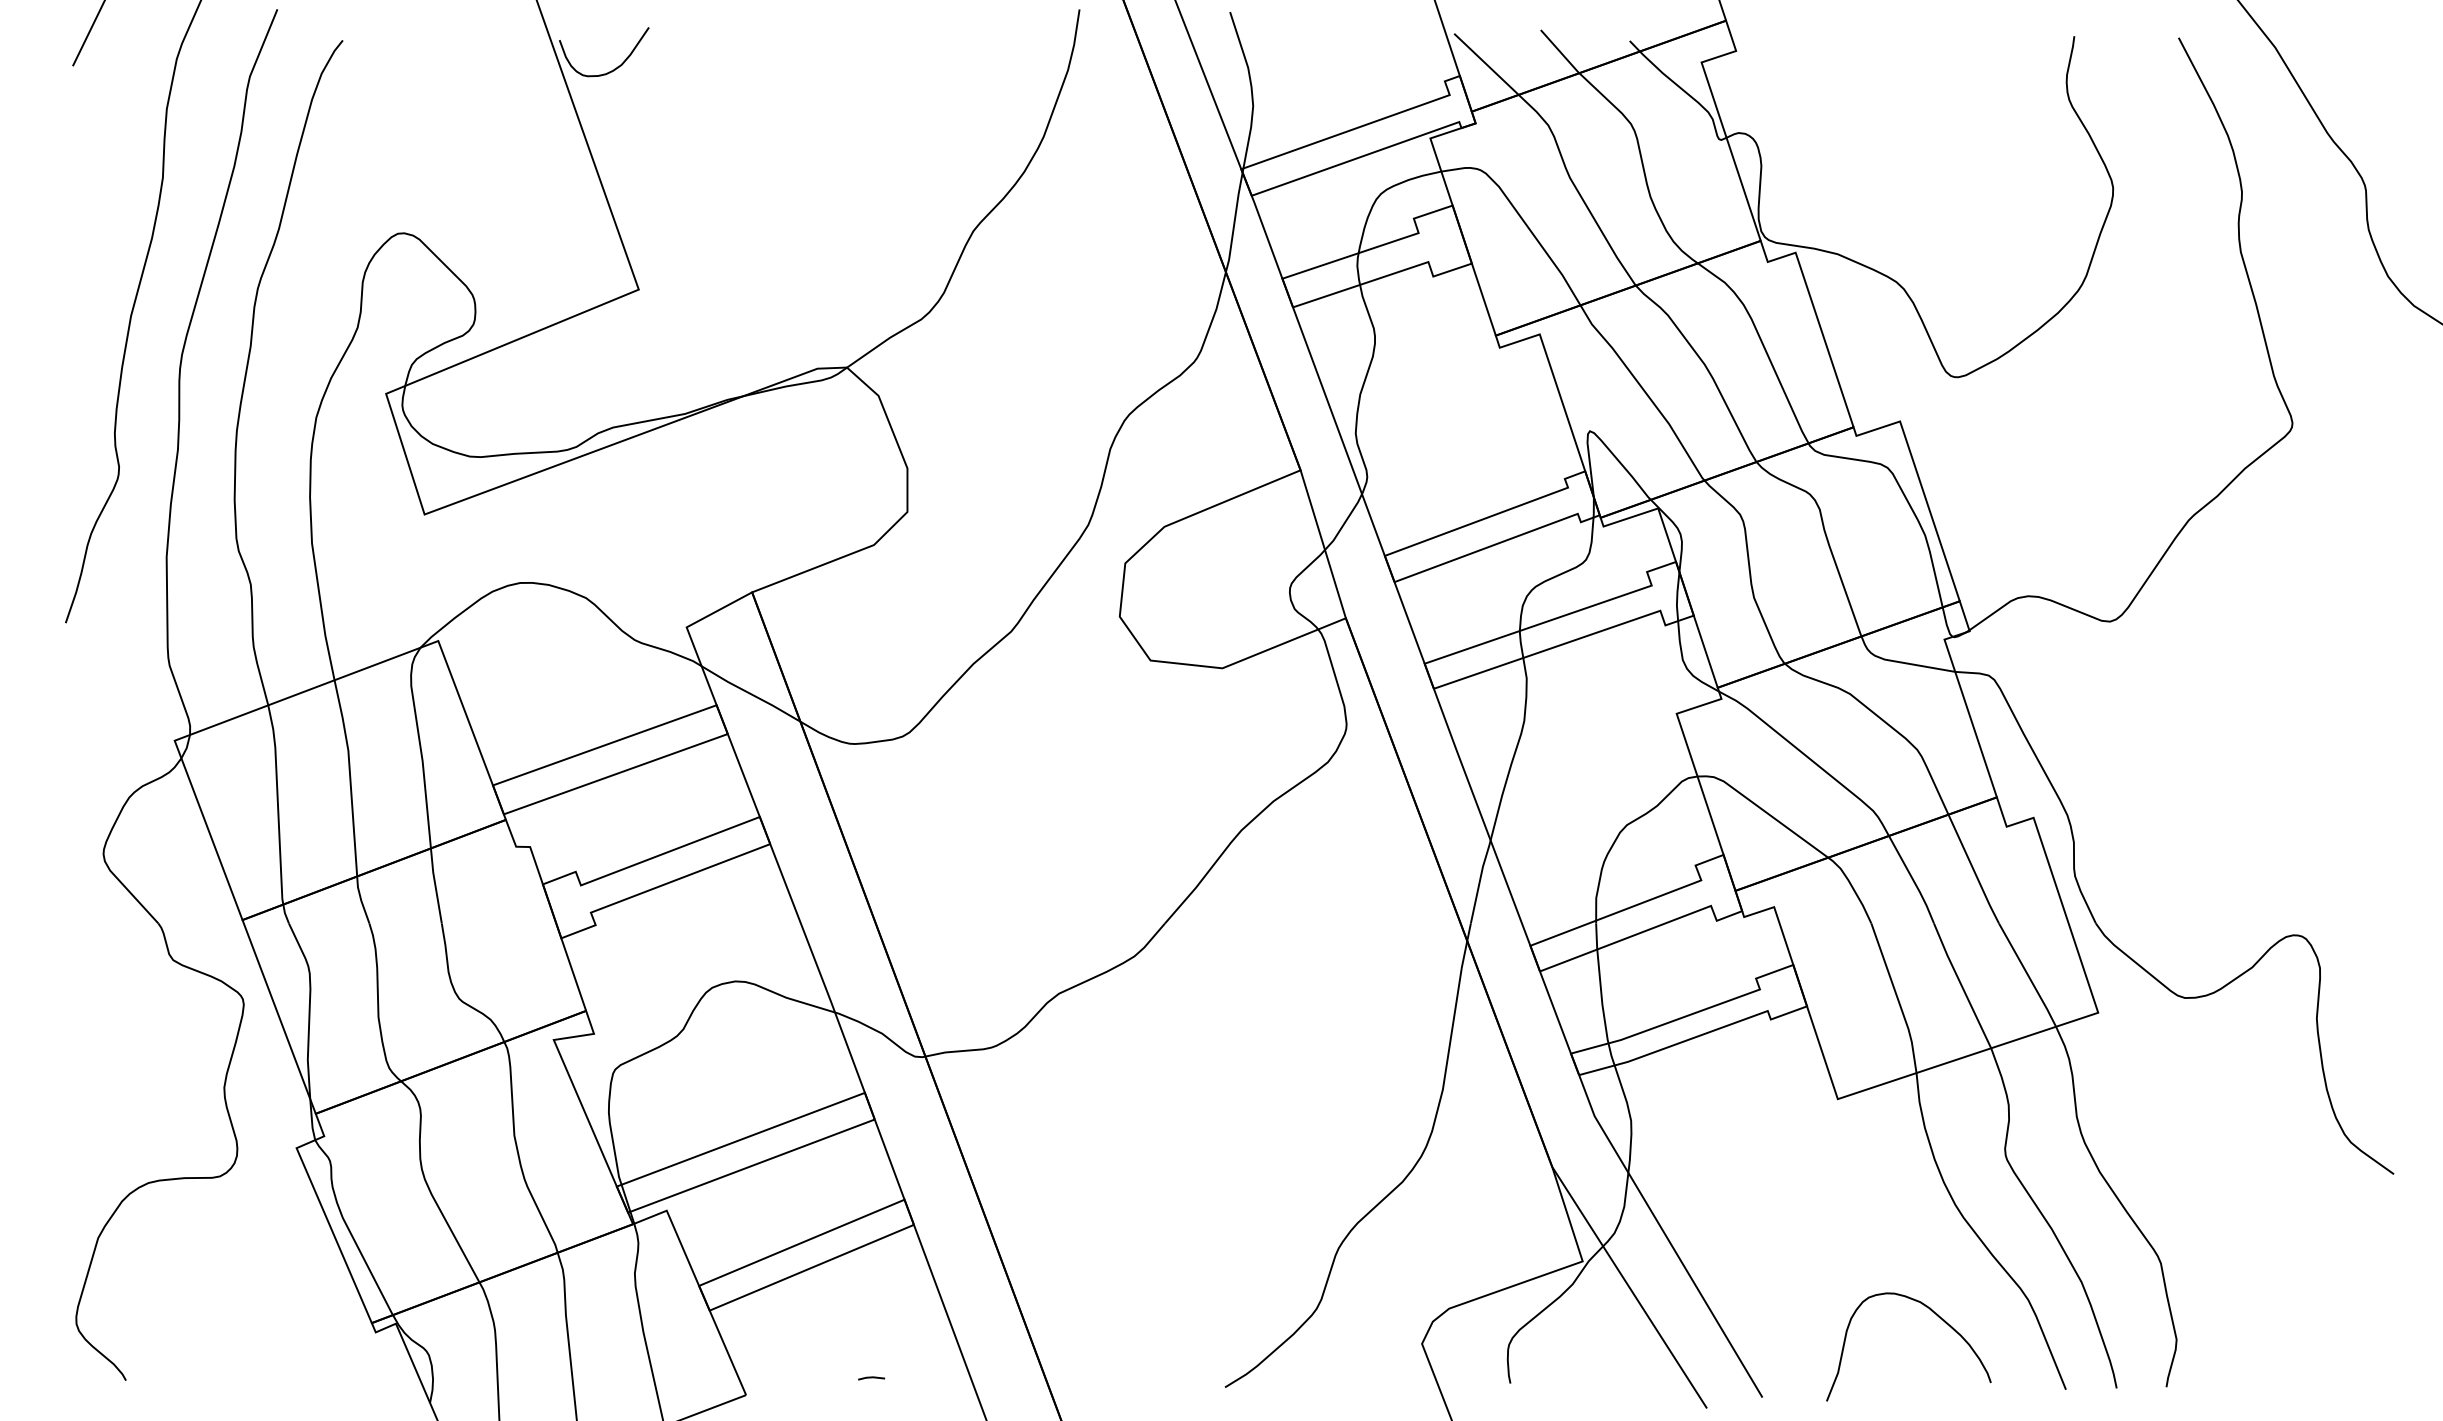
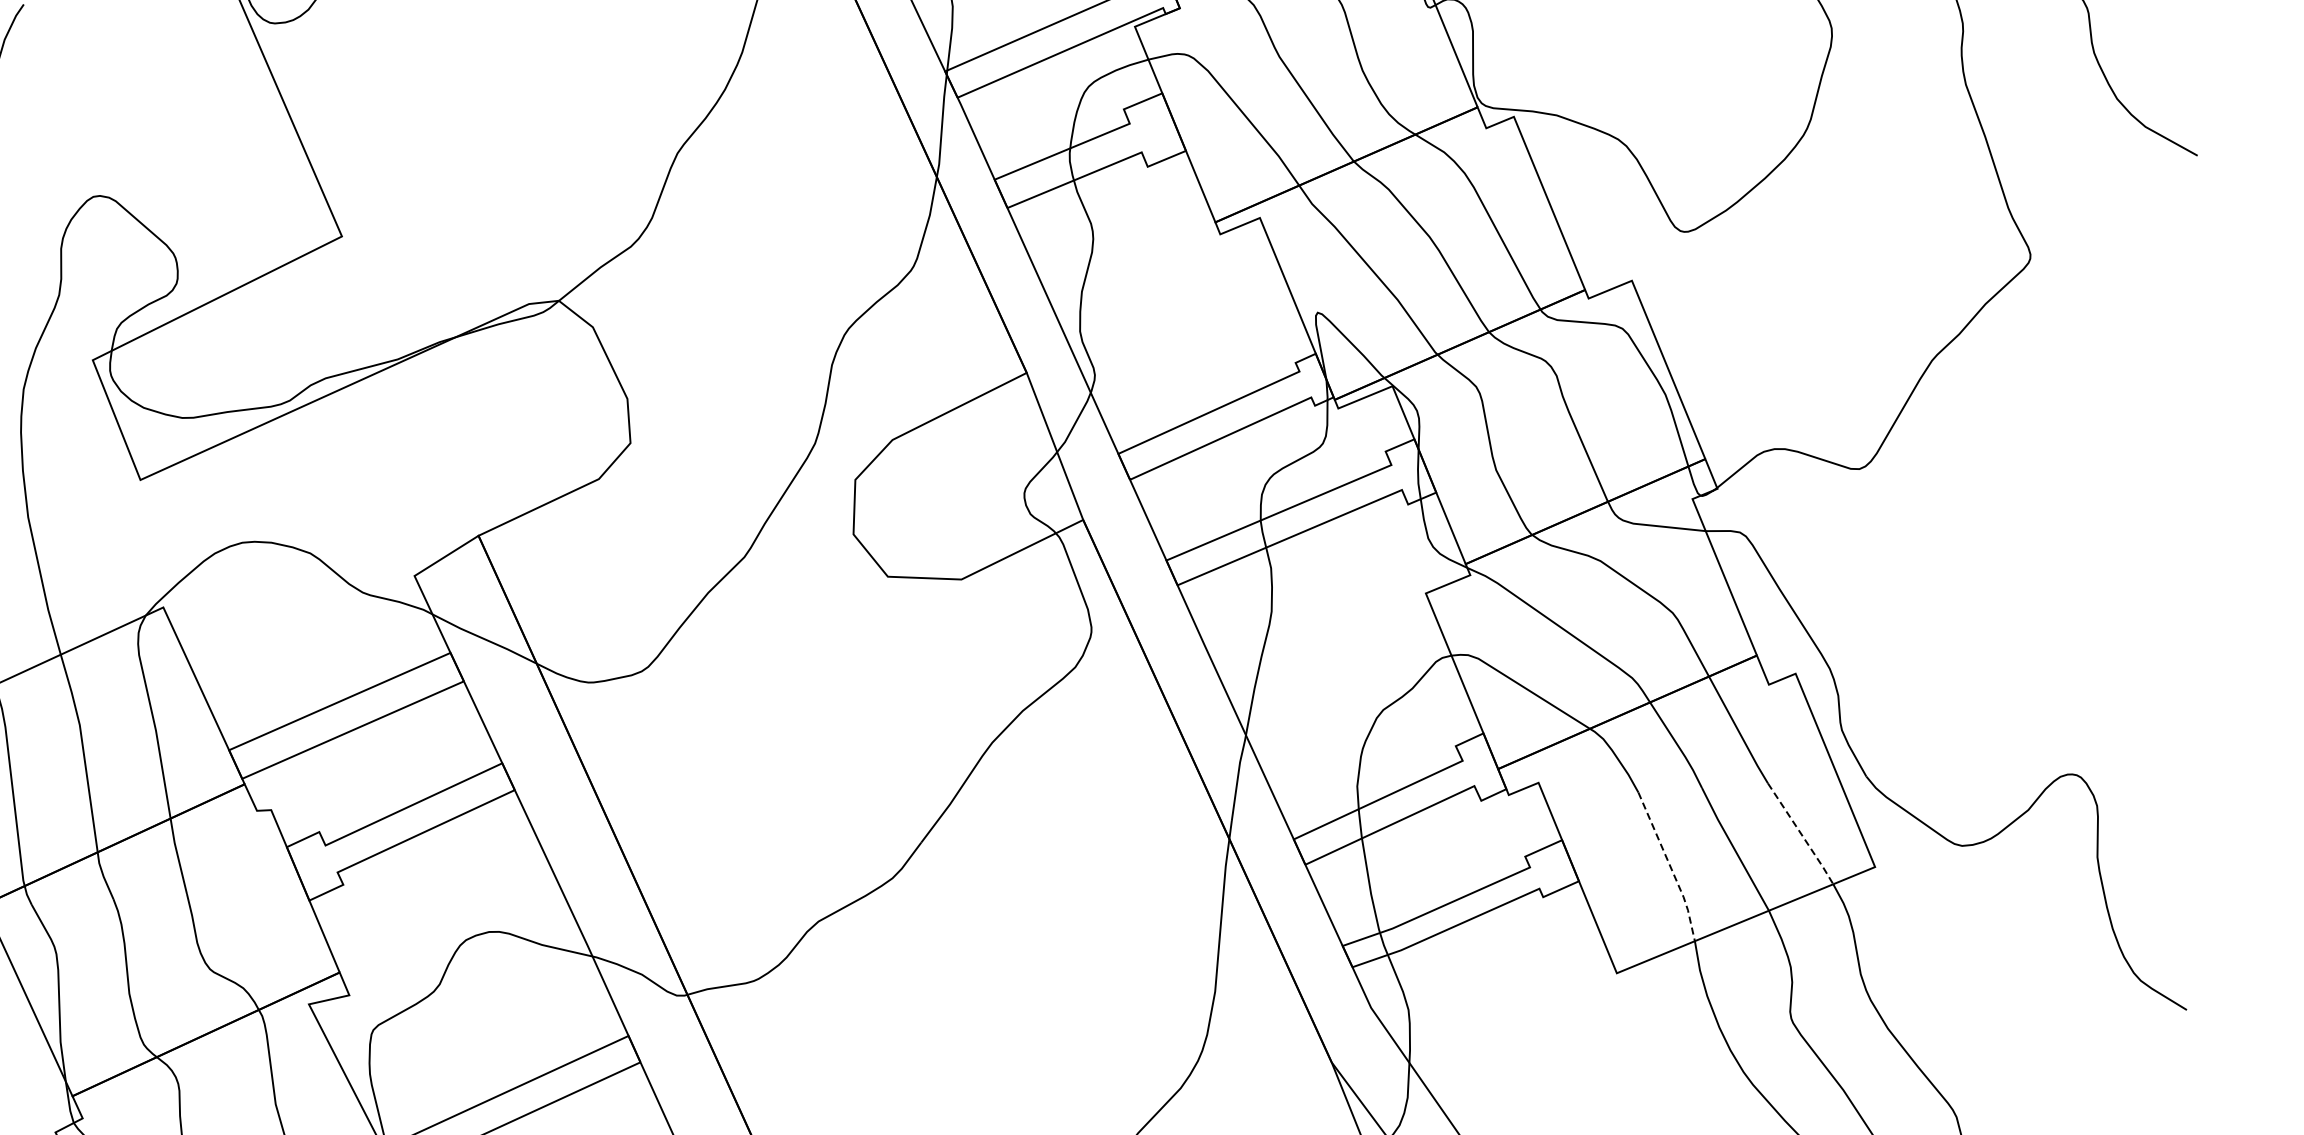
line: (2028, 975) -> (1801, 834), solid -> dashed
line: (1897, 998) -> (1670, 866), solid -> dashed

